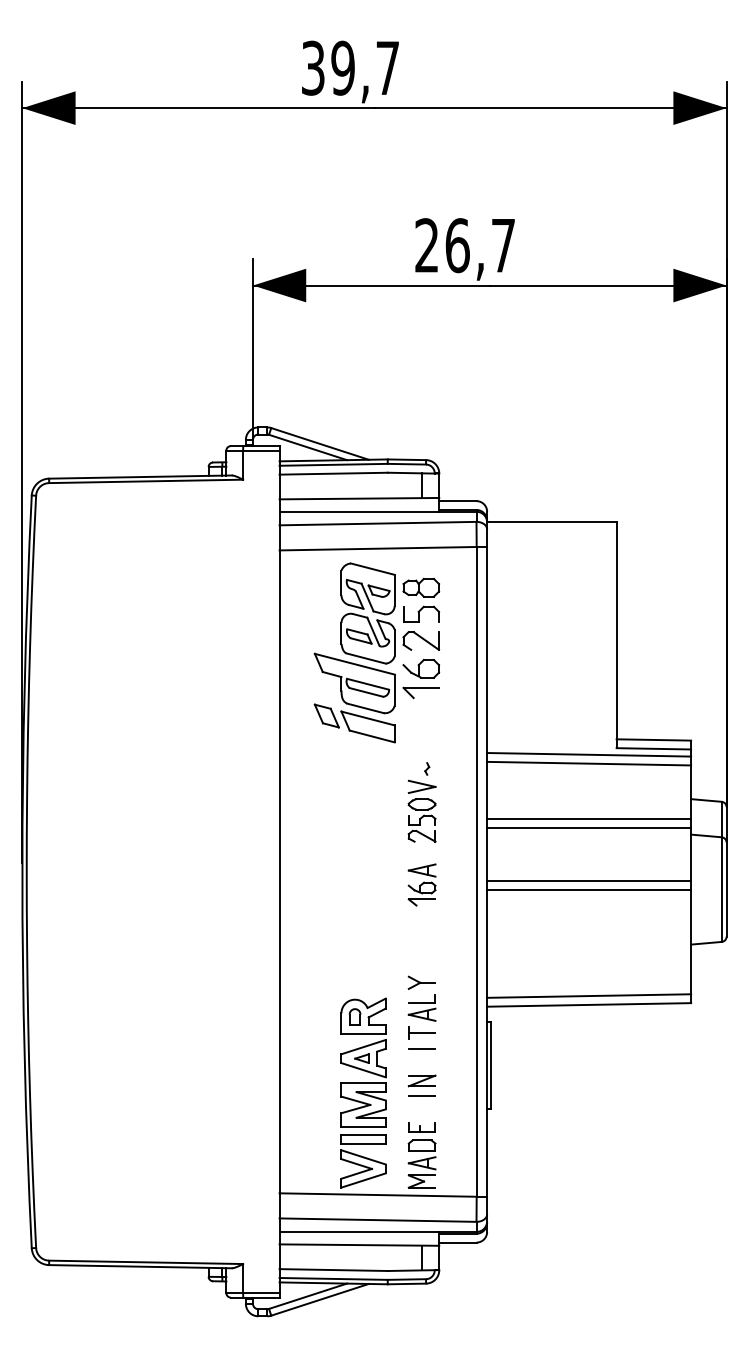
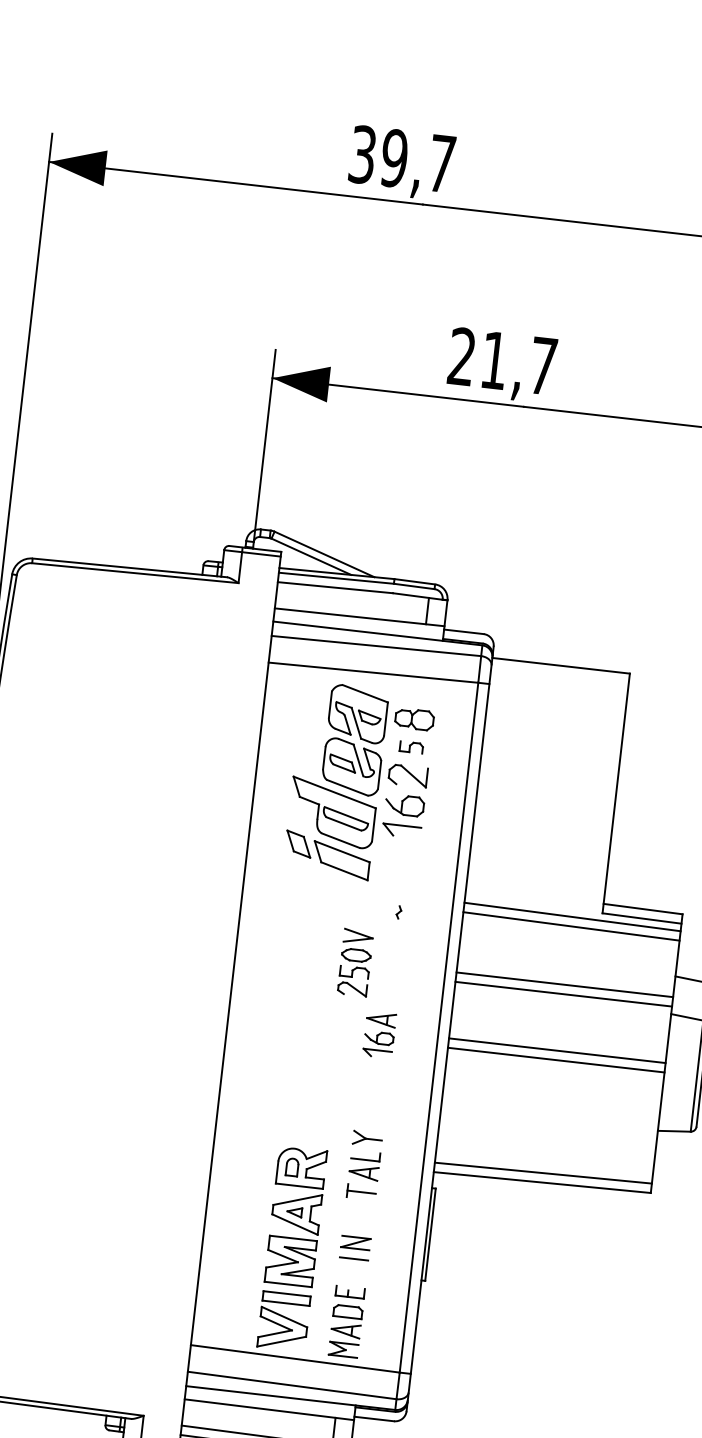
text: (457, 245) -> (494, 360), 26,7 -> 21,7
part: (421, 613) -> (411, 746), size x0.6
part: (421, 810) -> (354, 961), moved
line: (421, 1048) -> (359, 1208), removed

